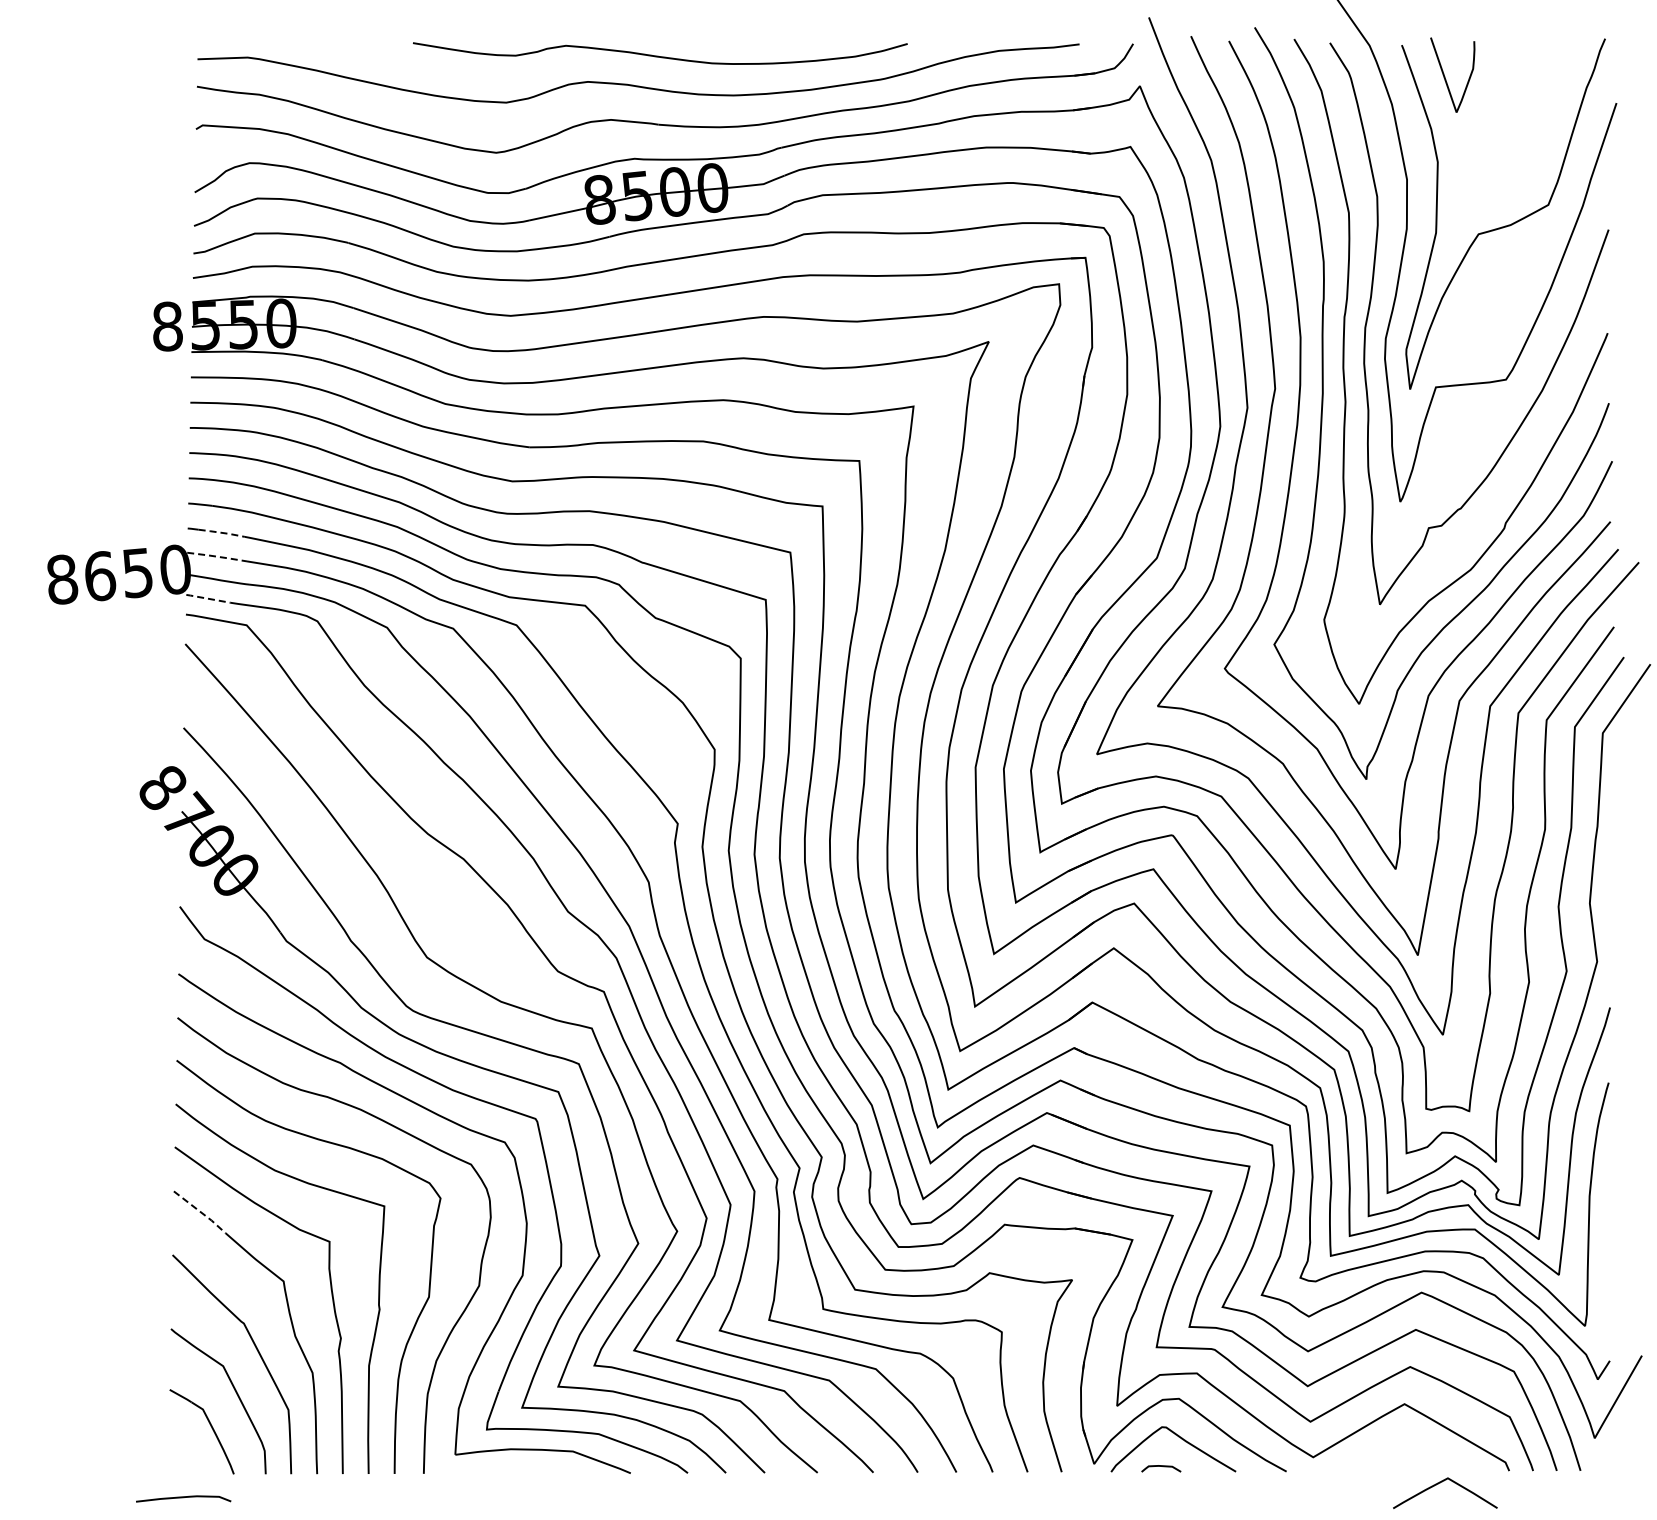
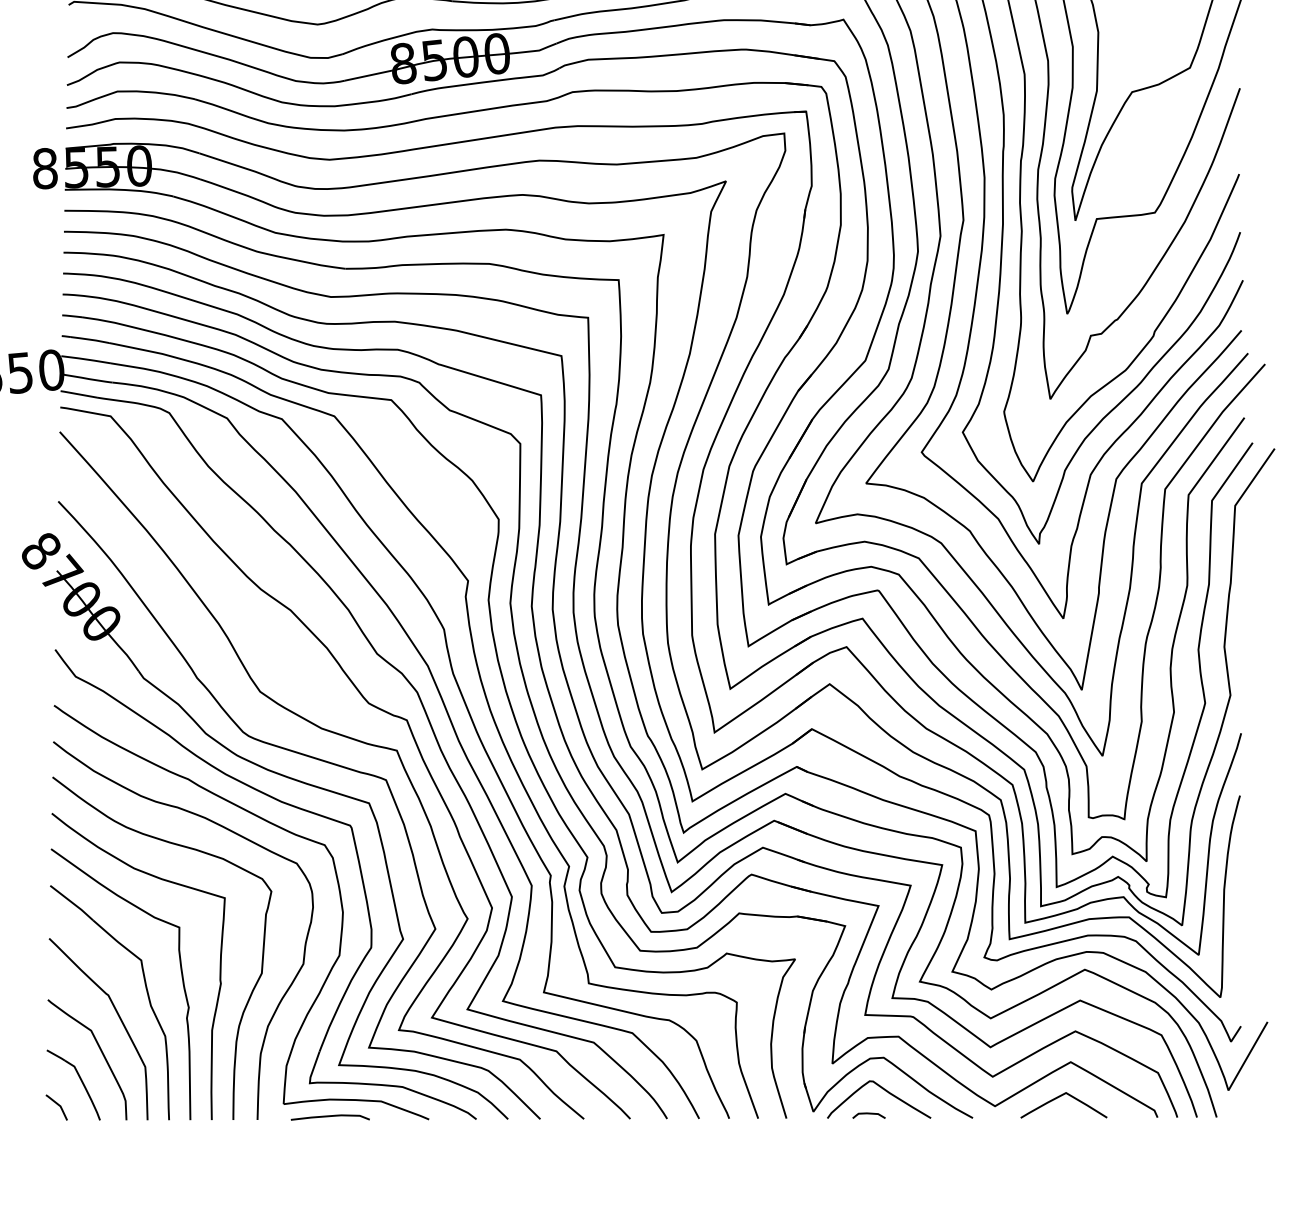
line: (221, 532) -> (89, 339), dashed -> solid
line: (217, 556) -> (86, 359), dashed -> solid
line: (207, 598) -> (78, 394), dashed -> solid
line: (200, 1212) -> (72, 903), dashed -> solid
line: (183, 1456) -> (58, 1105), added
curve: (1440, 1483) -> (1059, 1097), moved
curve: (183, 1498) -> (330, 1117), moved

